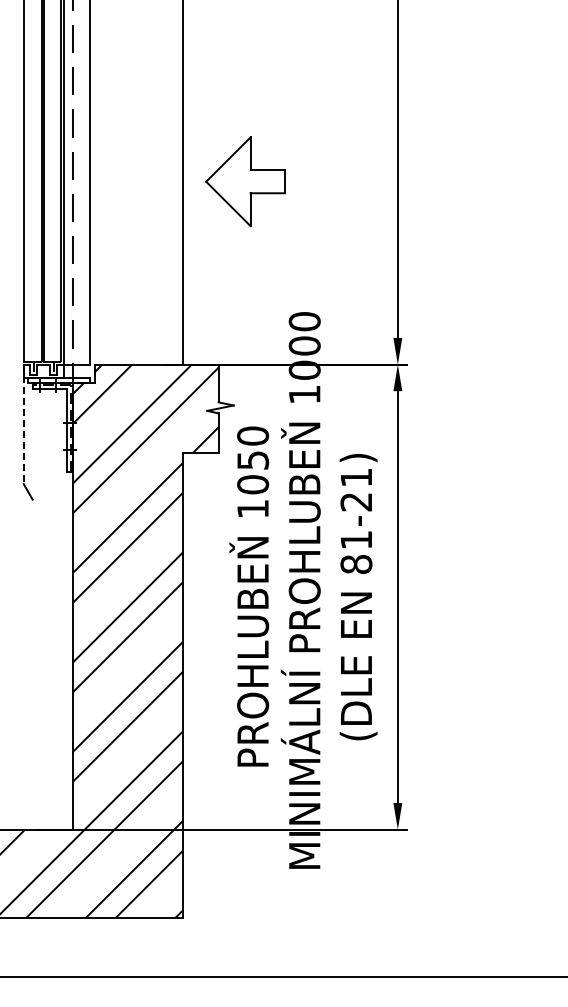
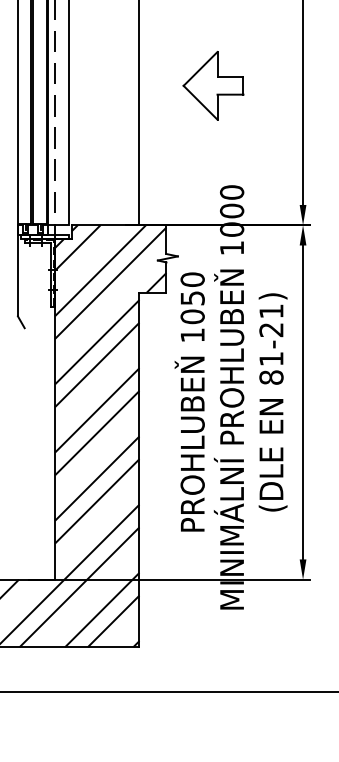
part: (245, 181) -> (213, 85), moved
line: (23, 424) -> (17, 270), dashed -> solid

